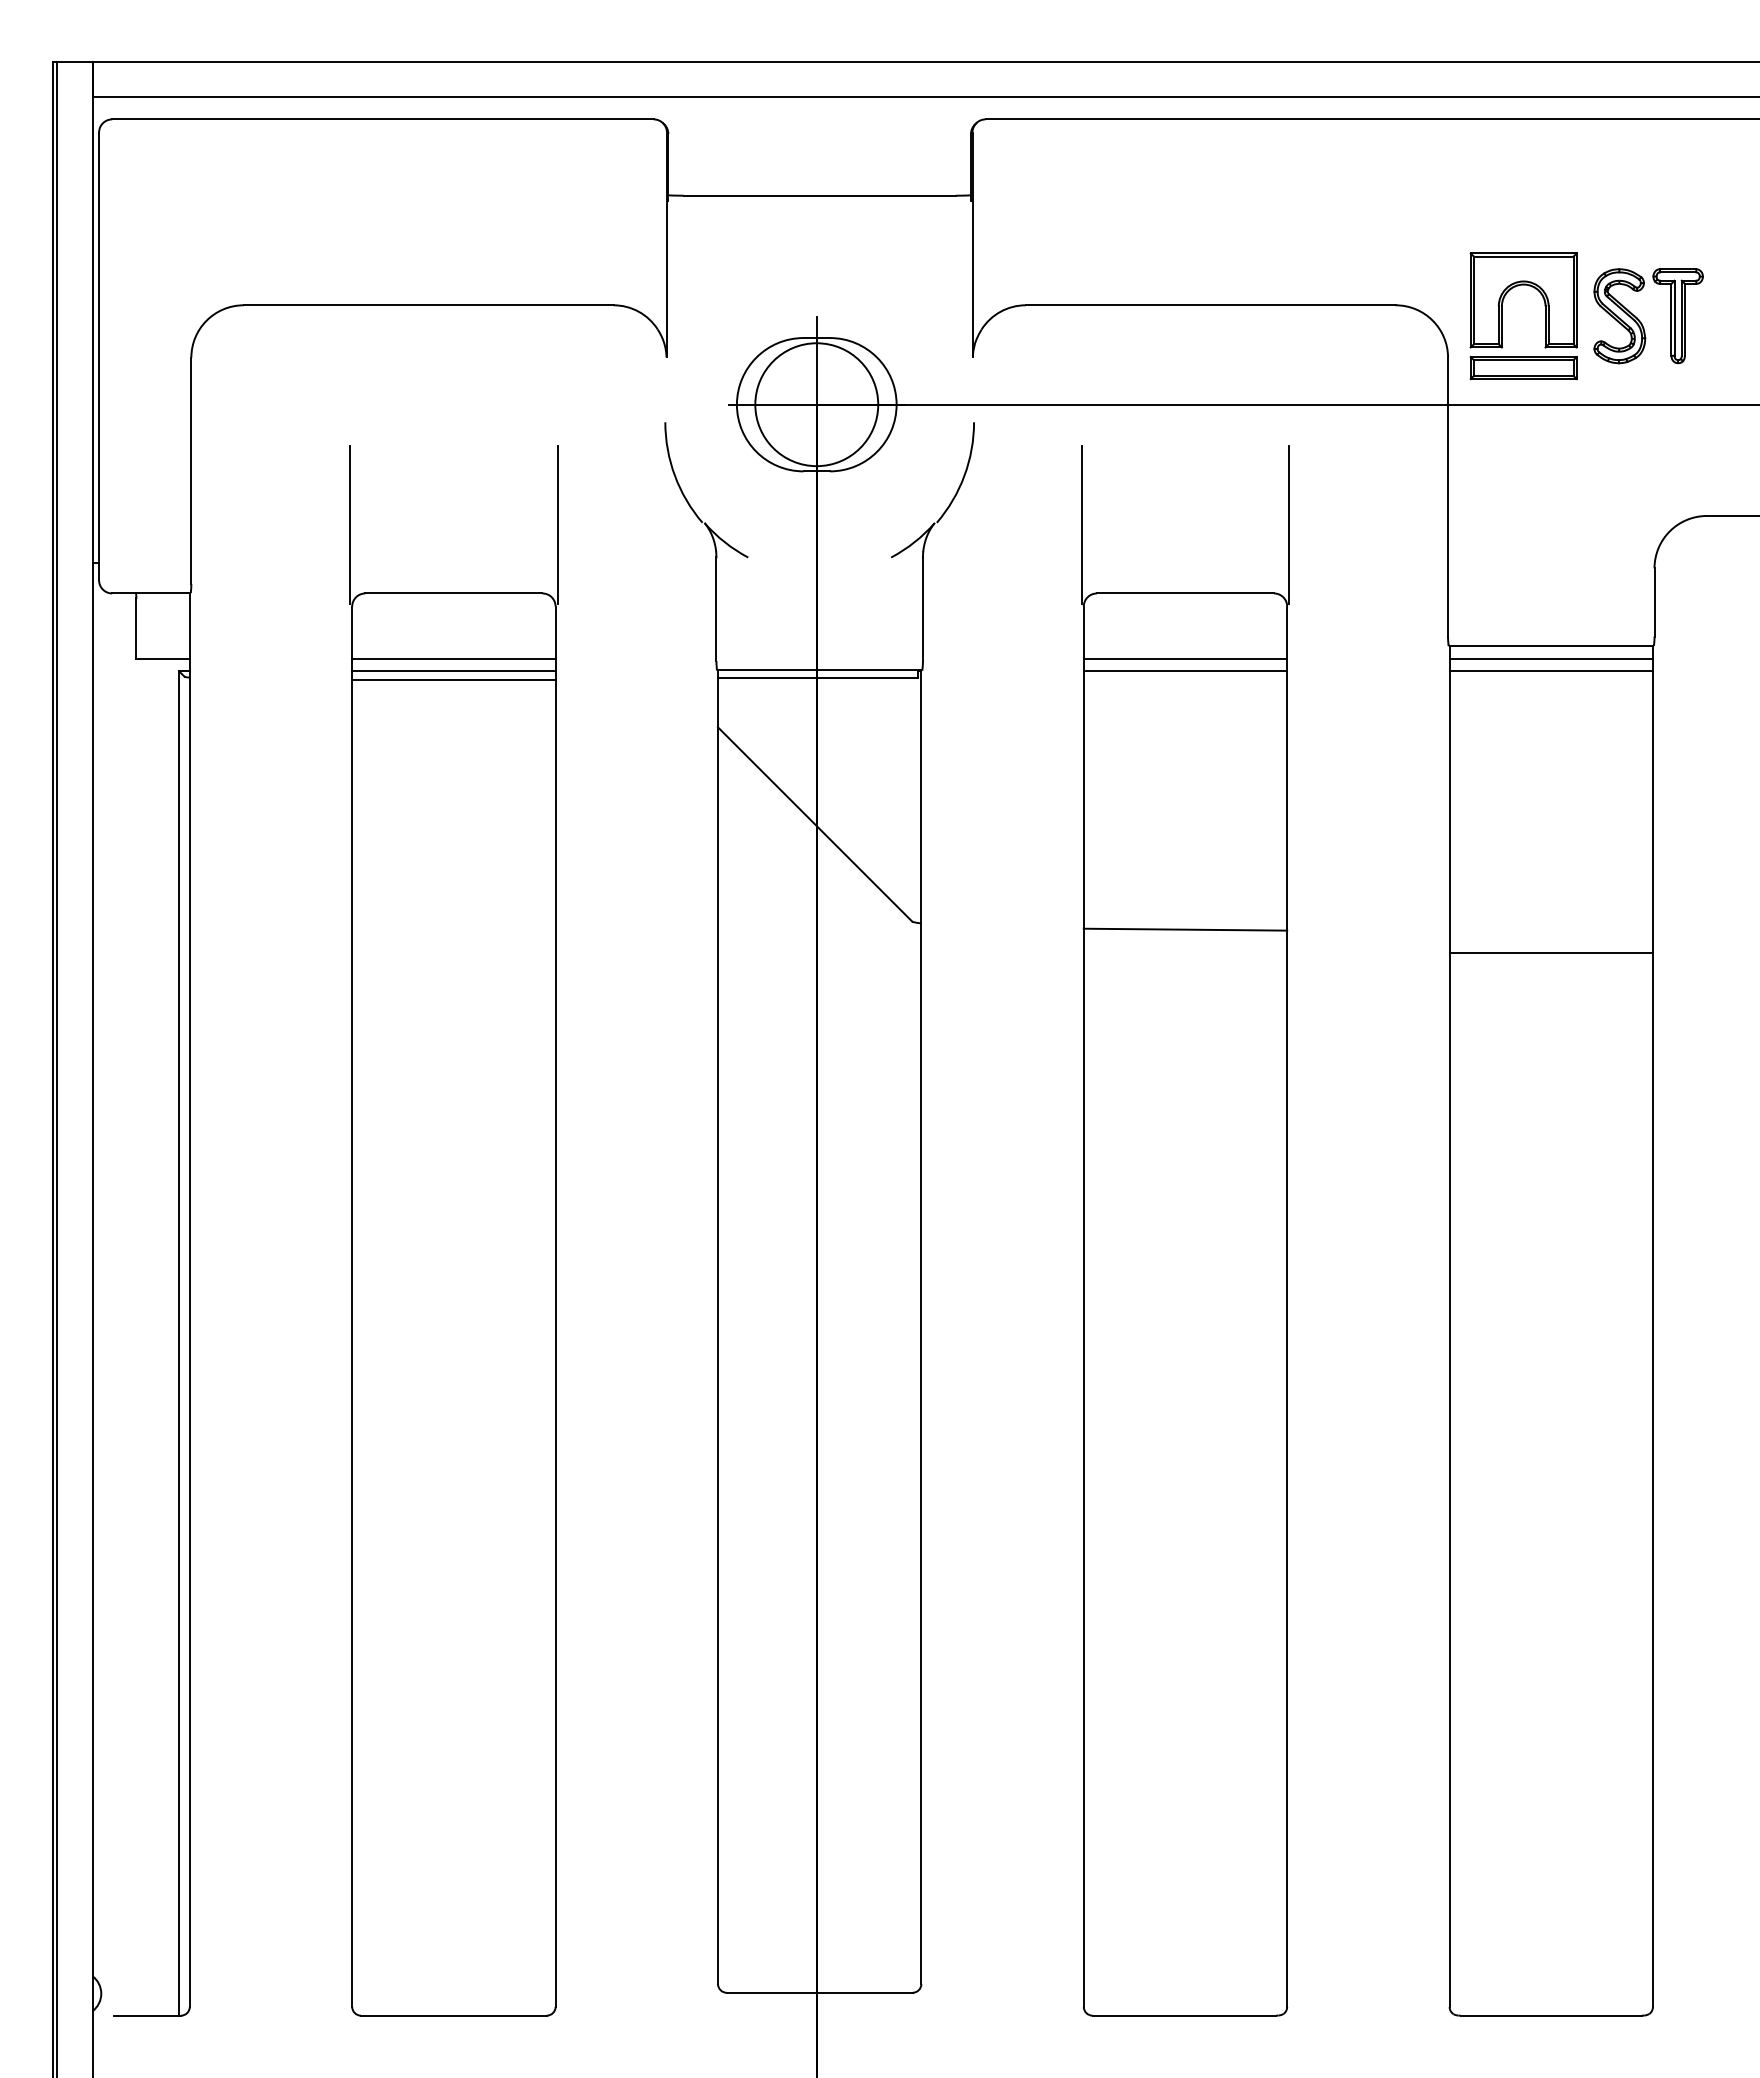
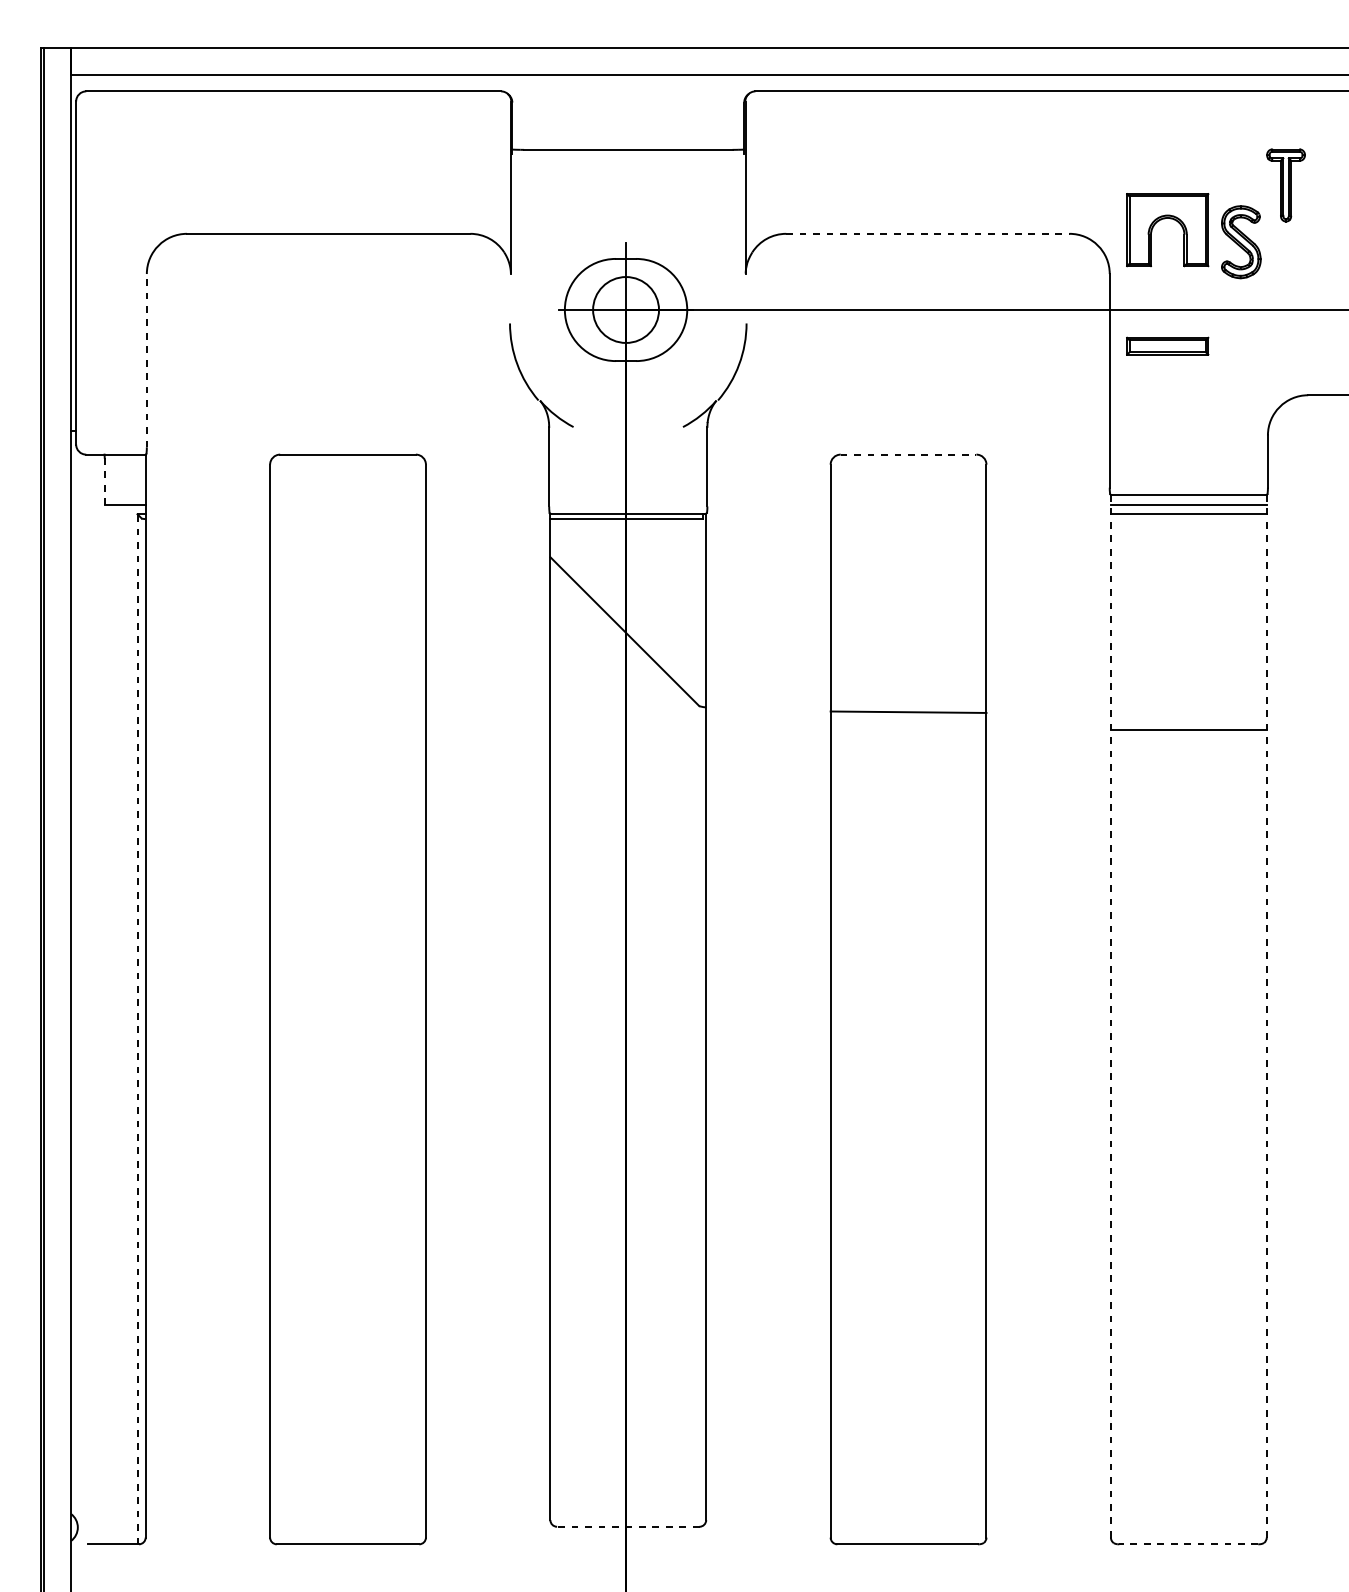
line: (1210, 305) -> (927, 233), solid -> dashed
part: (1677, 316) -> (1285, 185), moved
part: (1523, 368) -> (1167, 346), moved
circle: (816, 404) -> (625, 309), size x0.7
line: (191, 470) -> (146, 360), solid -> dashed
line: (349, 525) -> (268, 402), removed
line: (557, 525) -> (427, 402), removed
line: (1081, 525) -> (828, 402), removed
line: (1289, 525) -> (988, 402), removed
line: (1185, 593) -> (908, 454), solid -> dashed
line: (136, 628) -> (104, 481), solid -> dashed
line: (453, 659) -> (347, 505), removed
line: (1185, 659) -> (908, 505), removed
line: (453, 671) -> (347, 514), removed
line: (1185, 671) -> (908, 514), removed
line: (453, 679) -> (347, 520), removed
line: (1449, 1326) -> (1110, 1016), solid -> dashed
line: (1652, 1327) -> (1266, 1017), solid -> dashed
line: (179, 1343) -> (137, 1029), solid -> dashed
line: (819, 1992) -> (628, 1526), solid -> dashed
line: (1551, 2015) -> (1189, 1544), solid -> dashed

